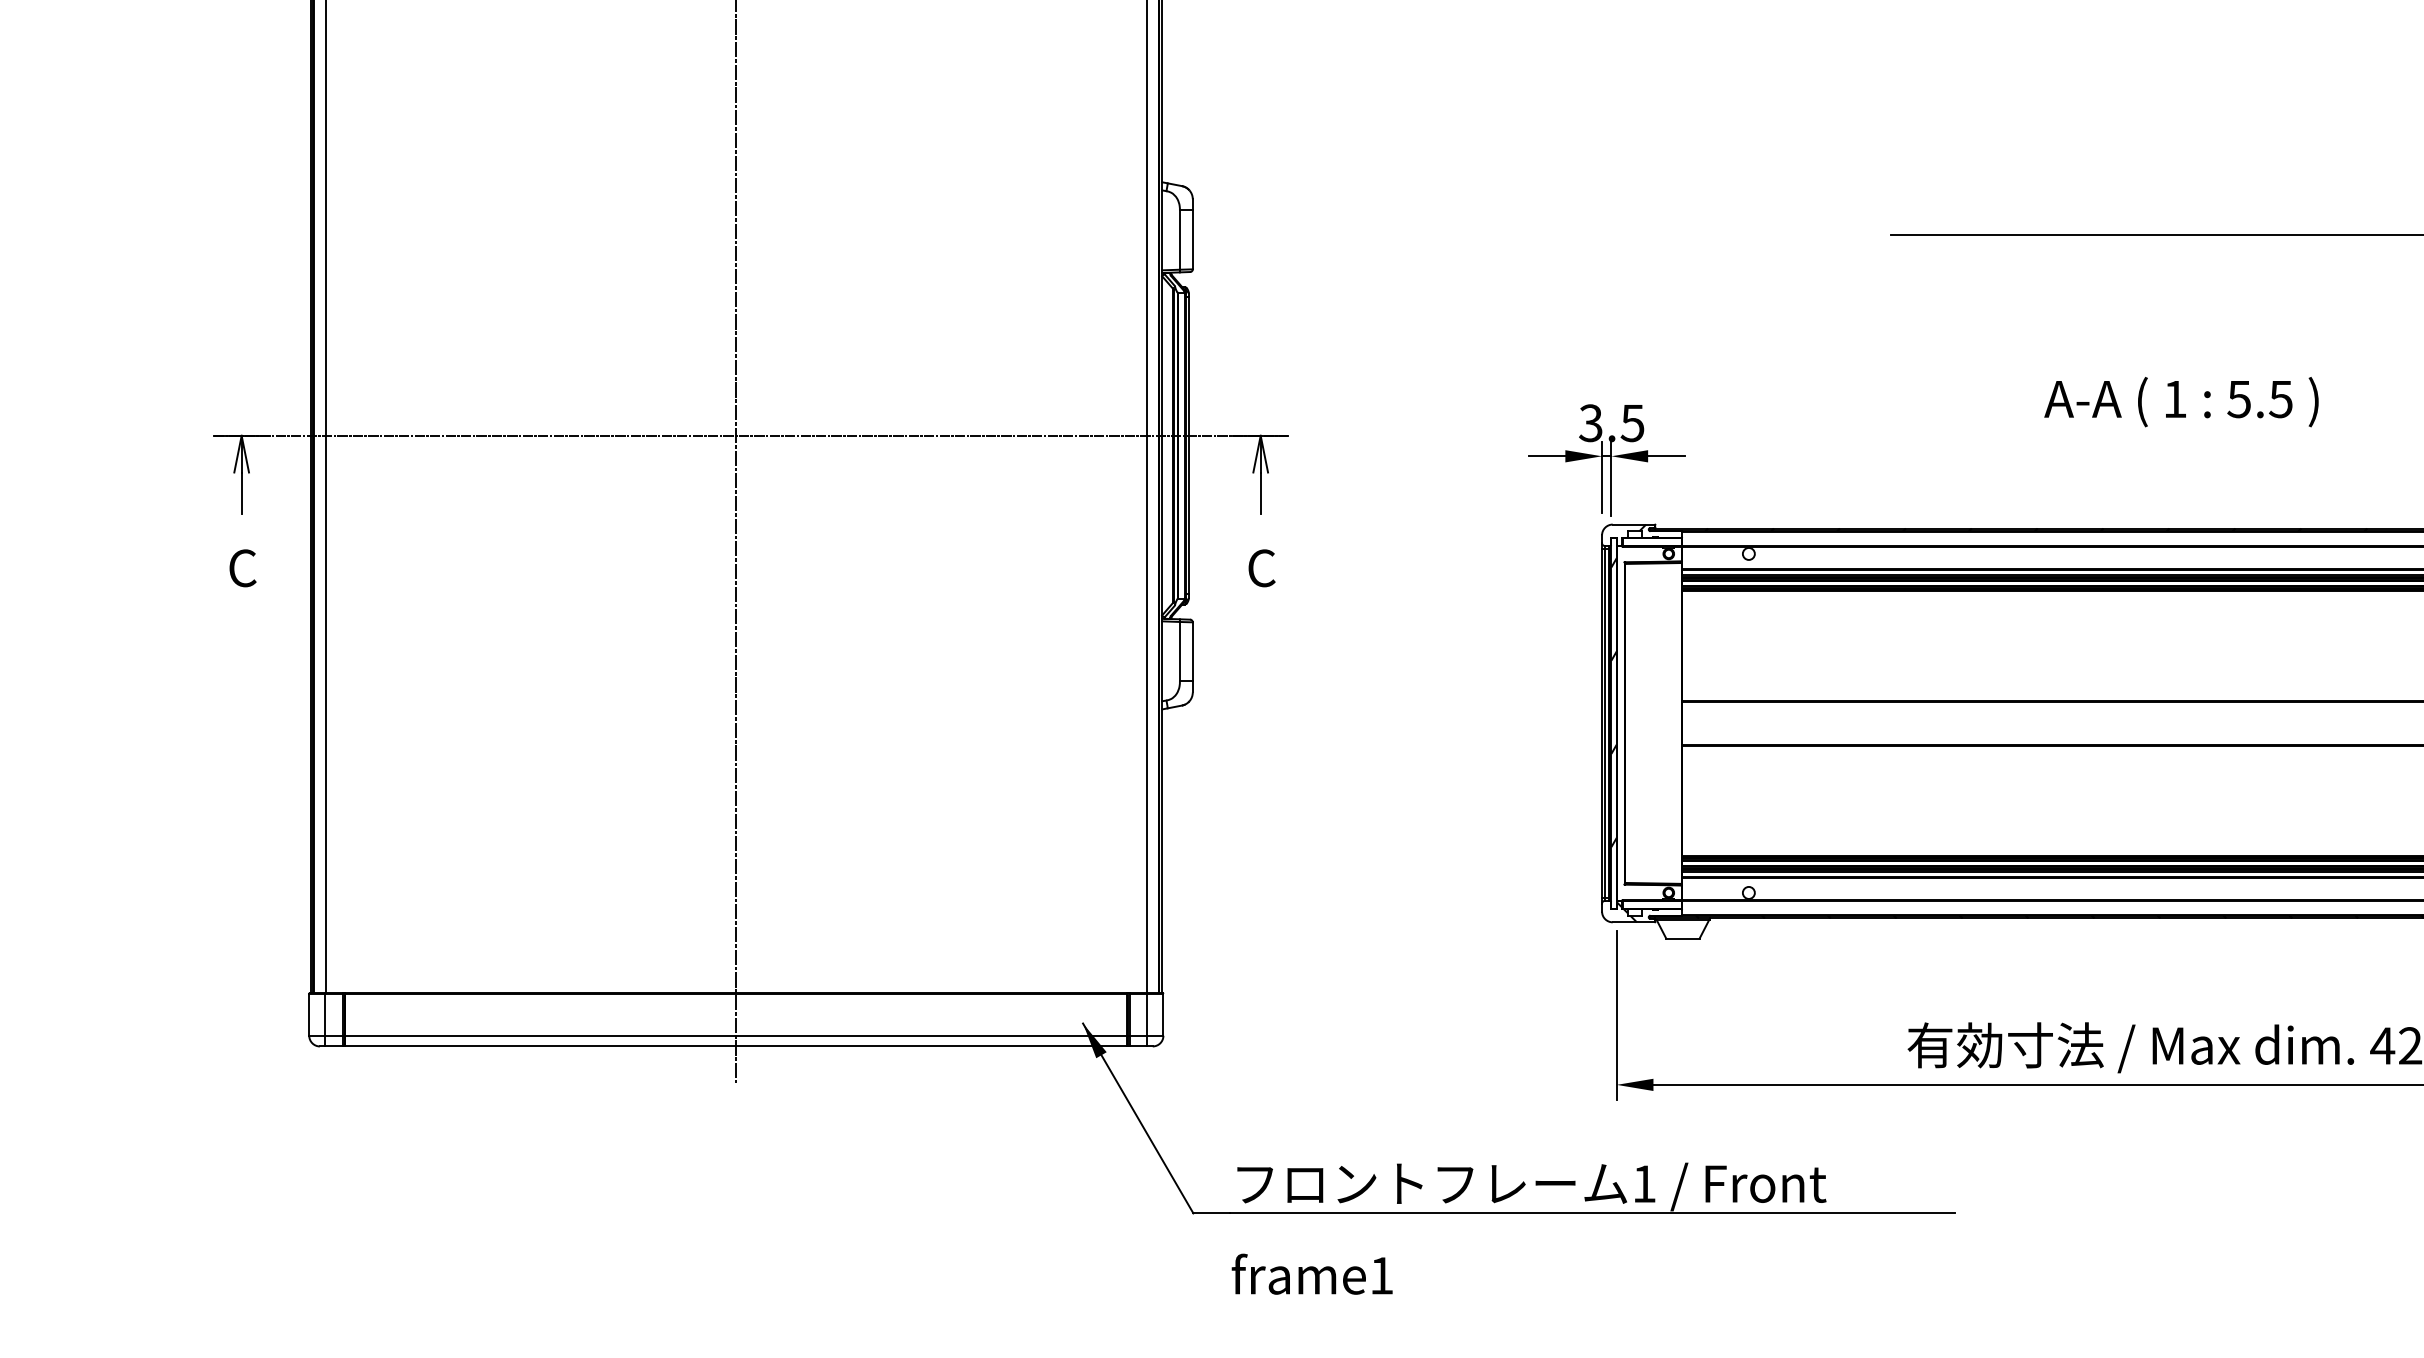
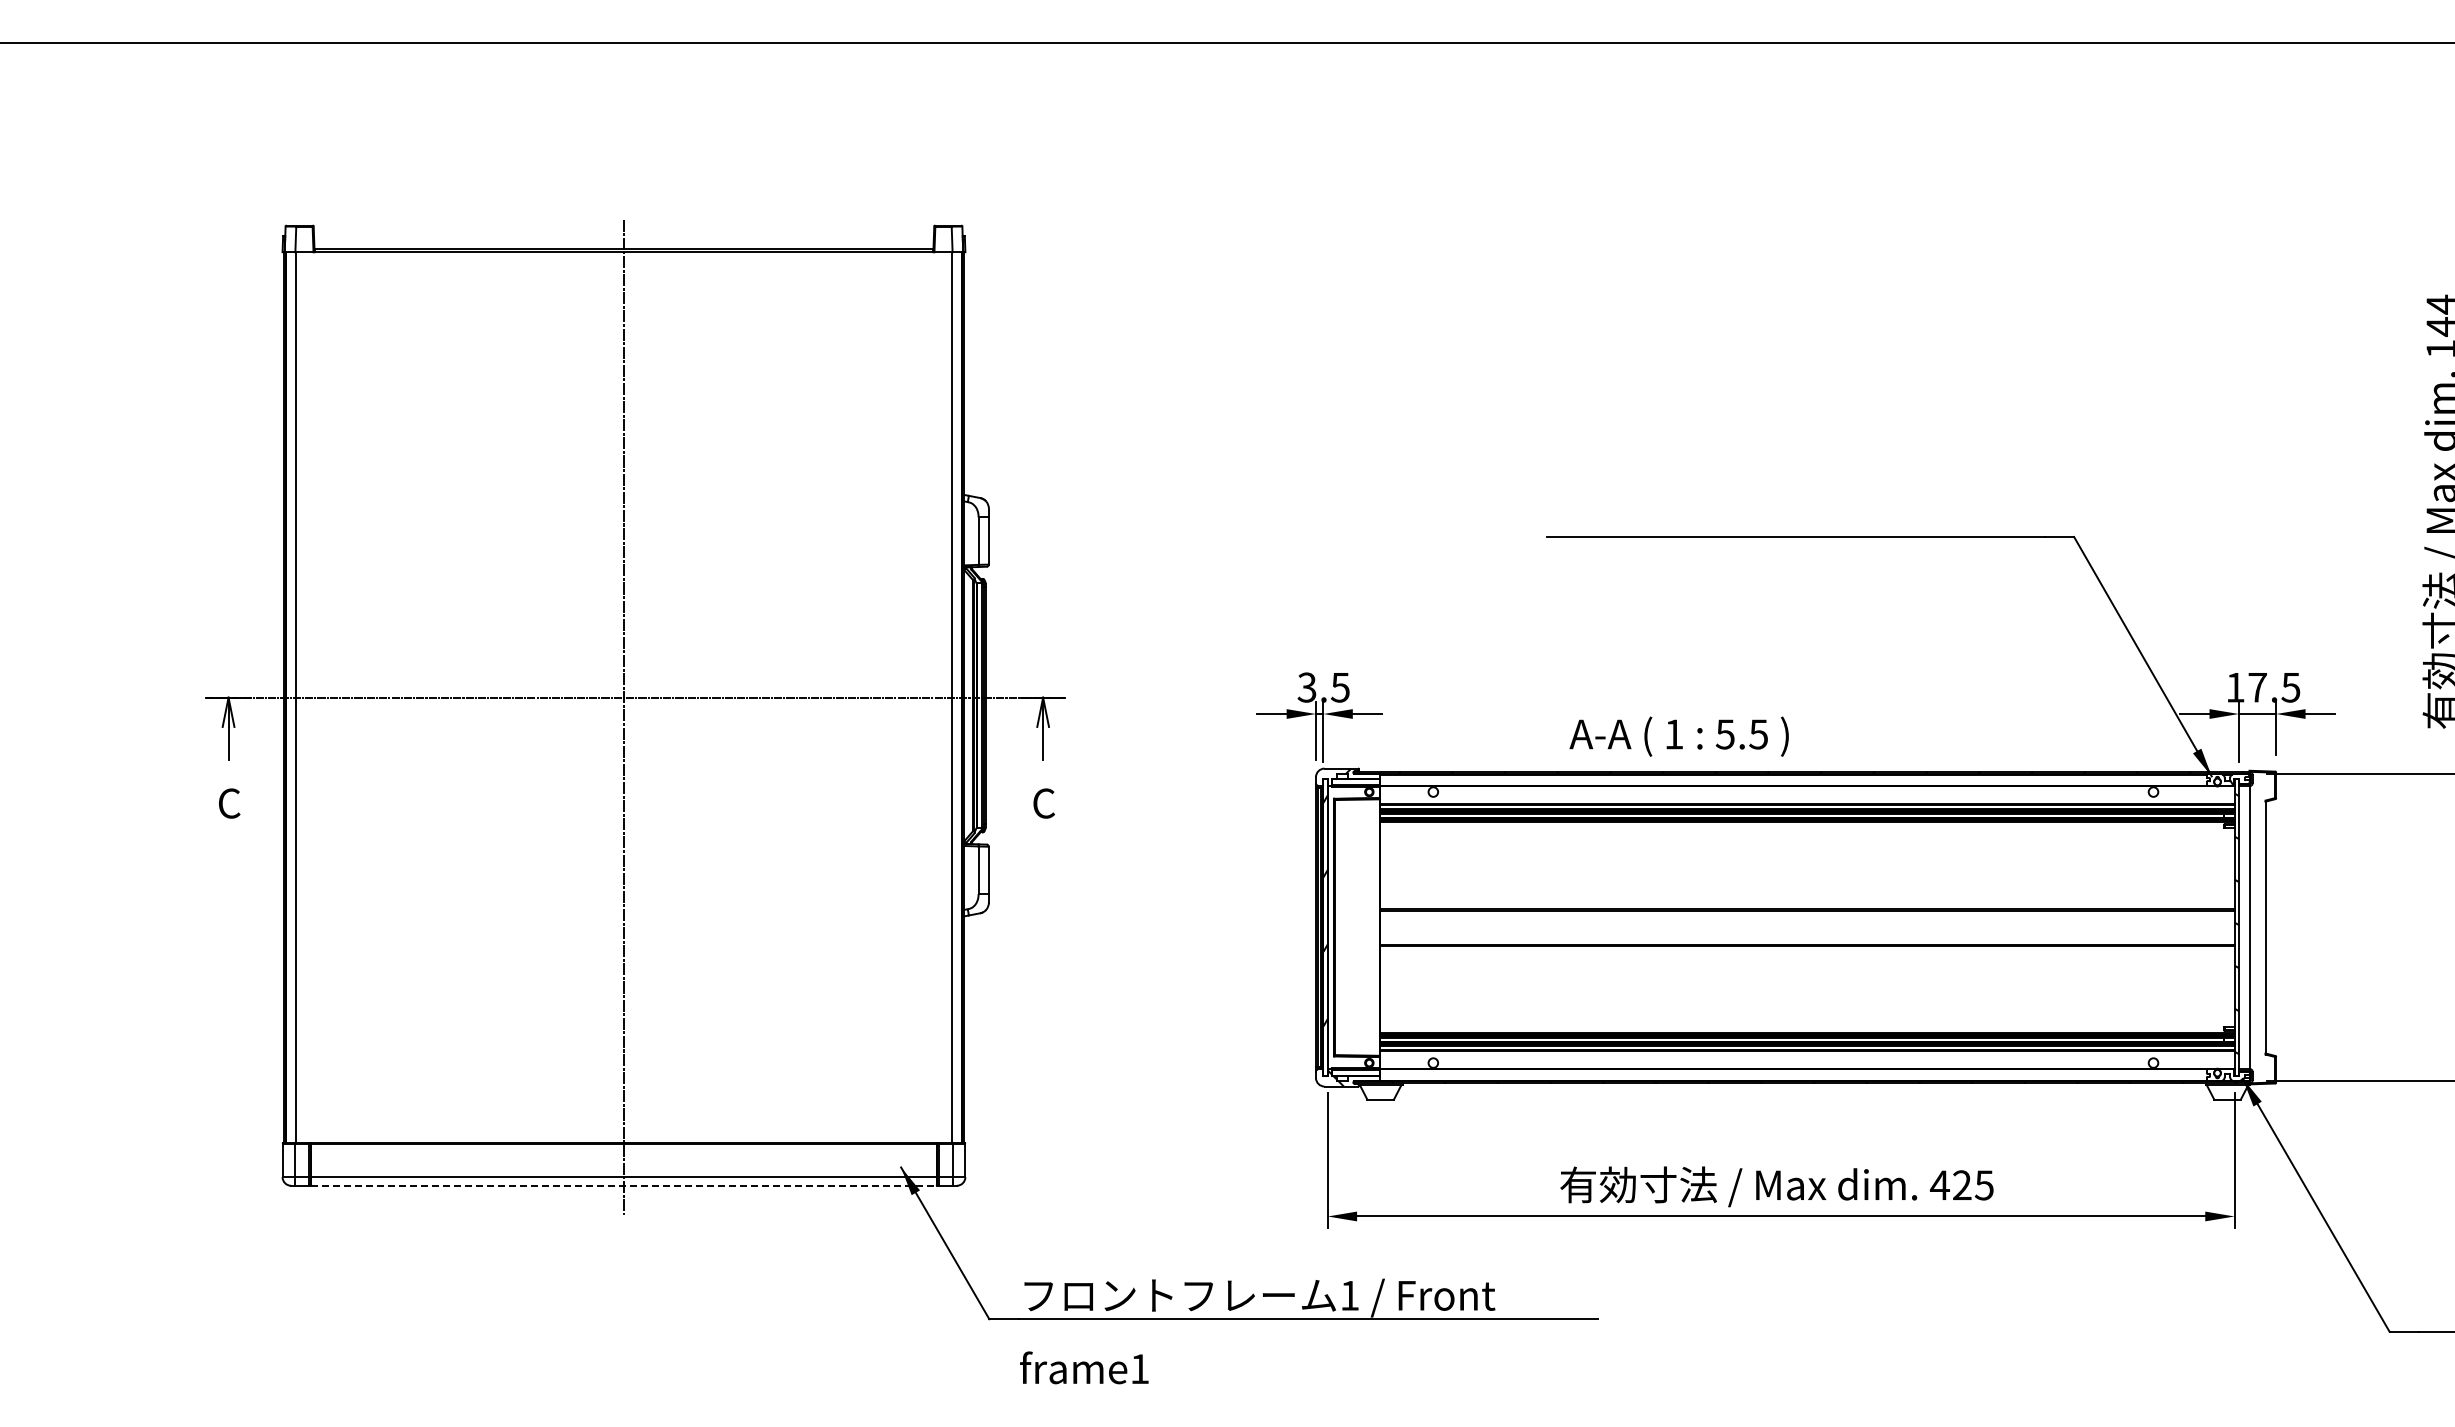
text: (2180, 401) -> (1678, 736), moved
line: (735, 1046) -> (623, 1185), solid -> dashed

